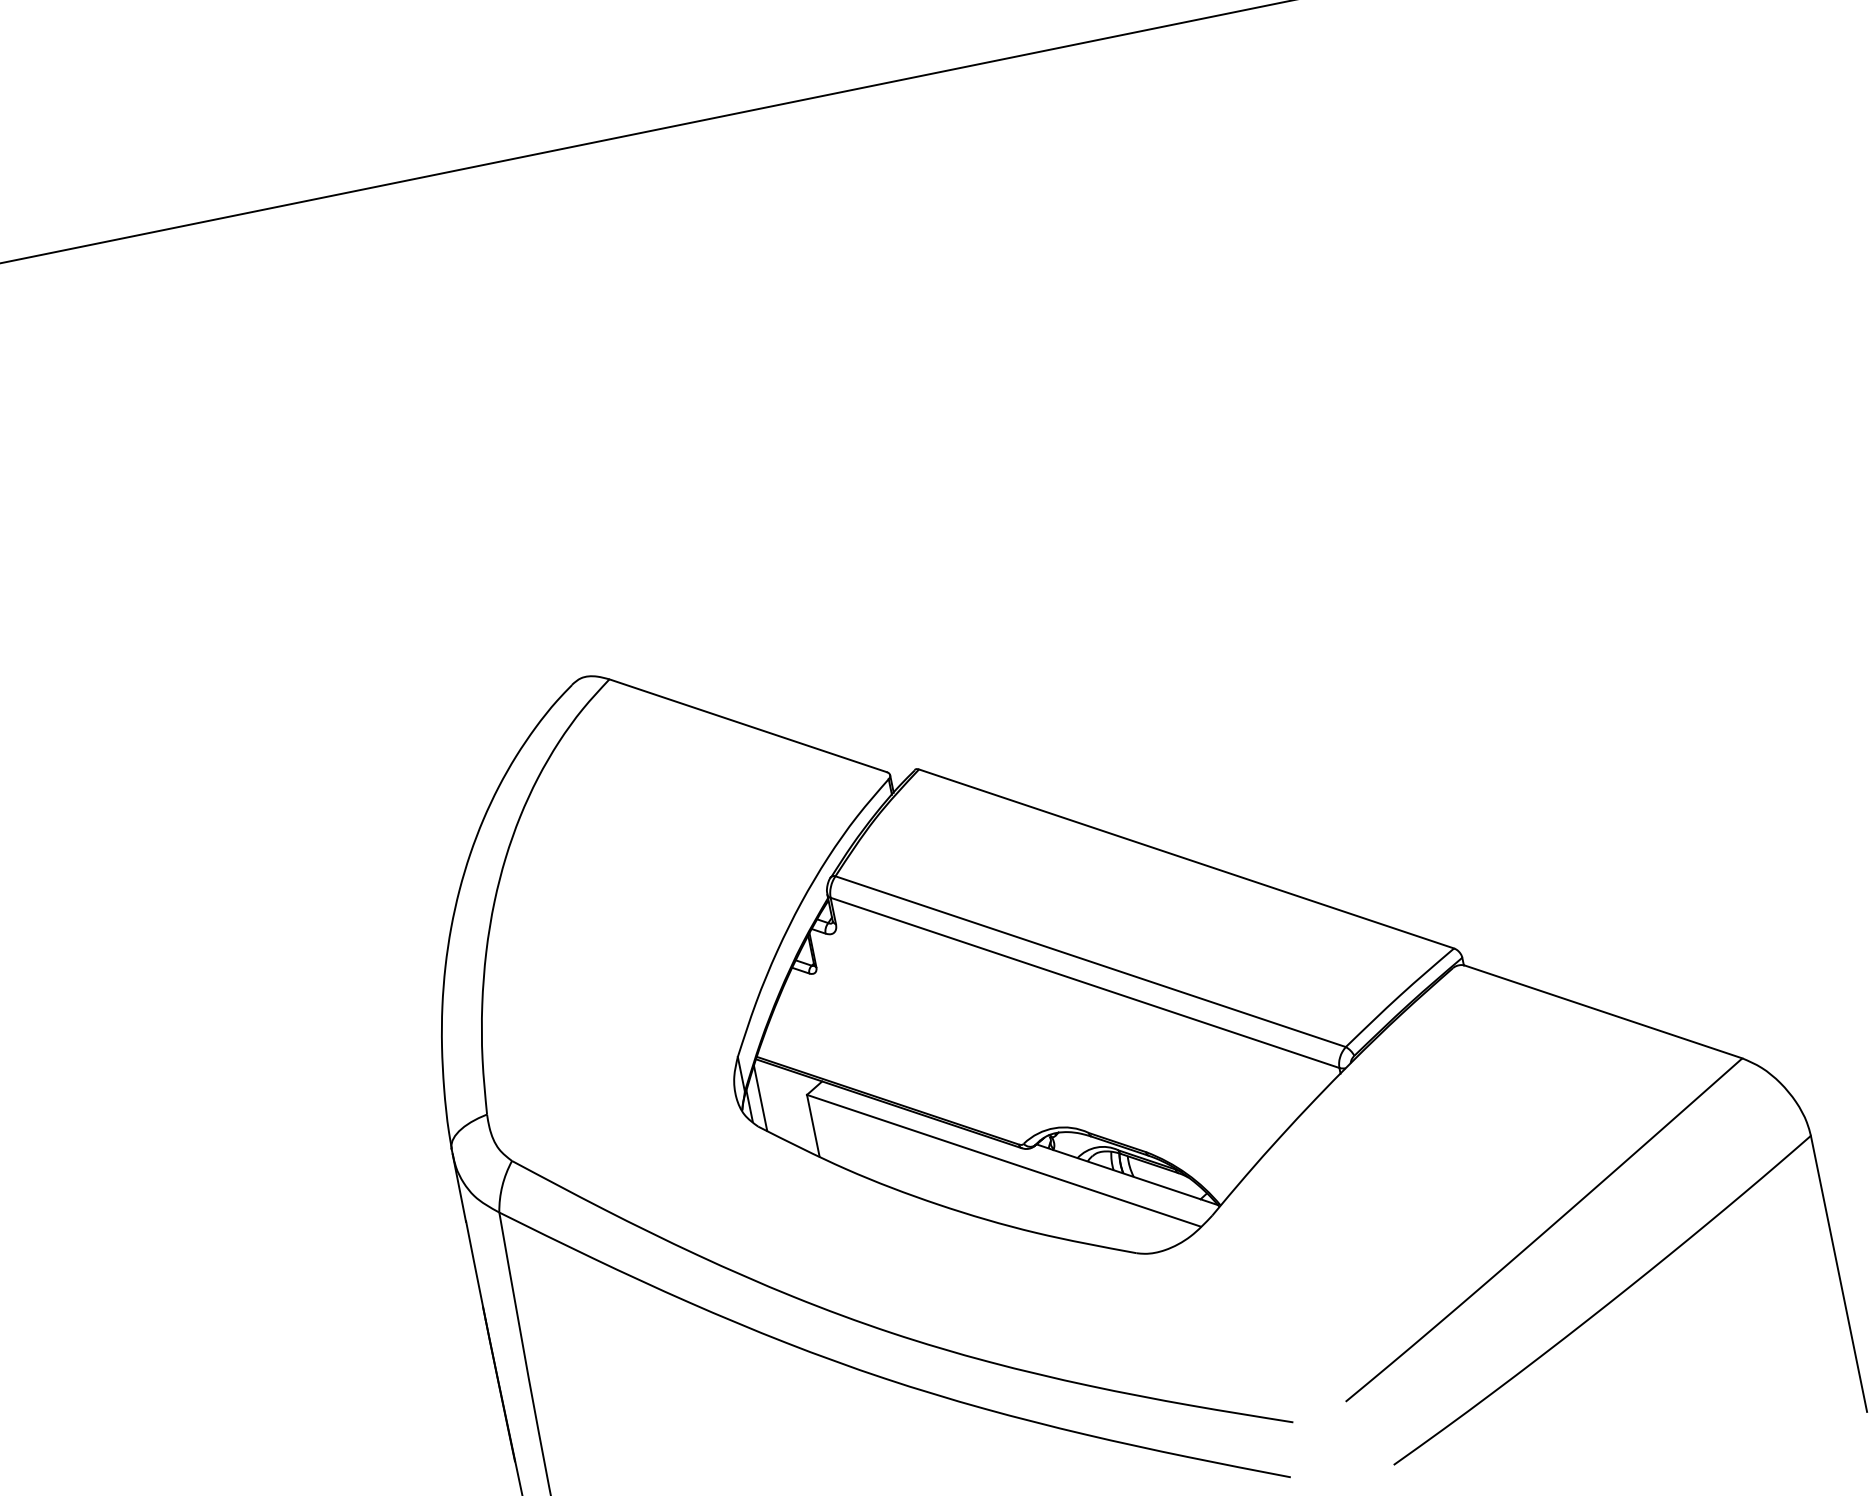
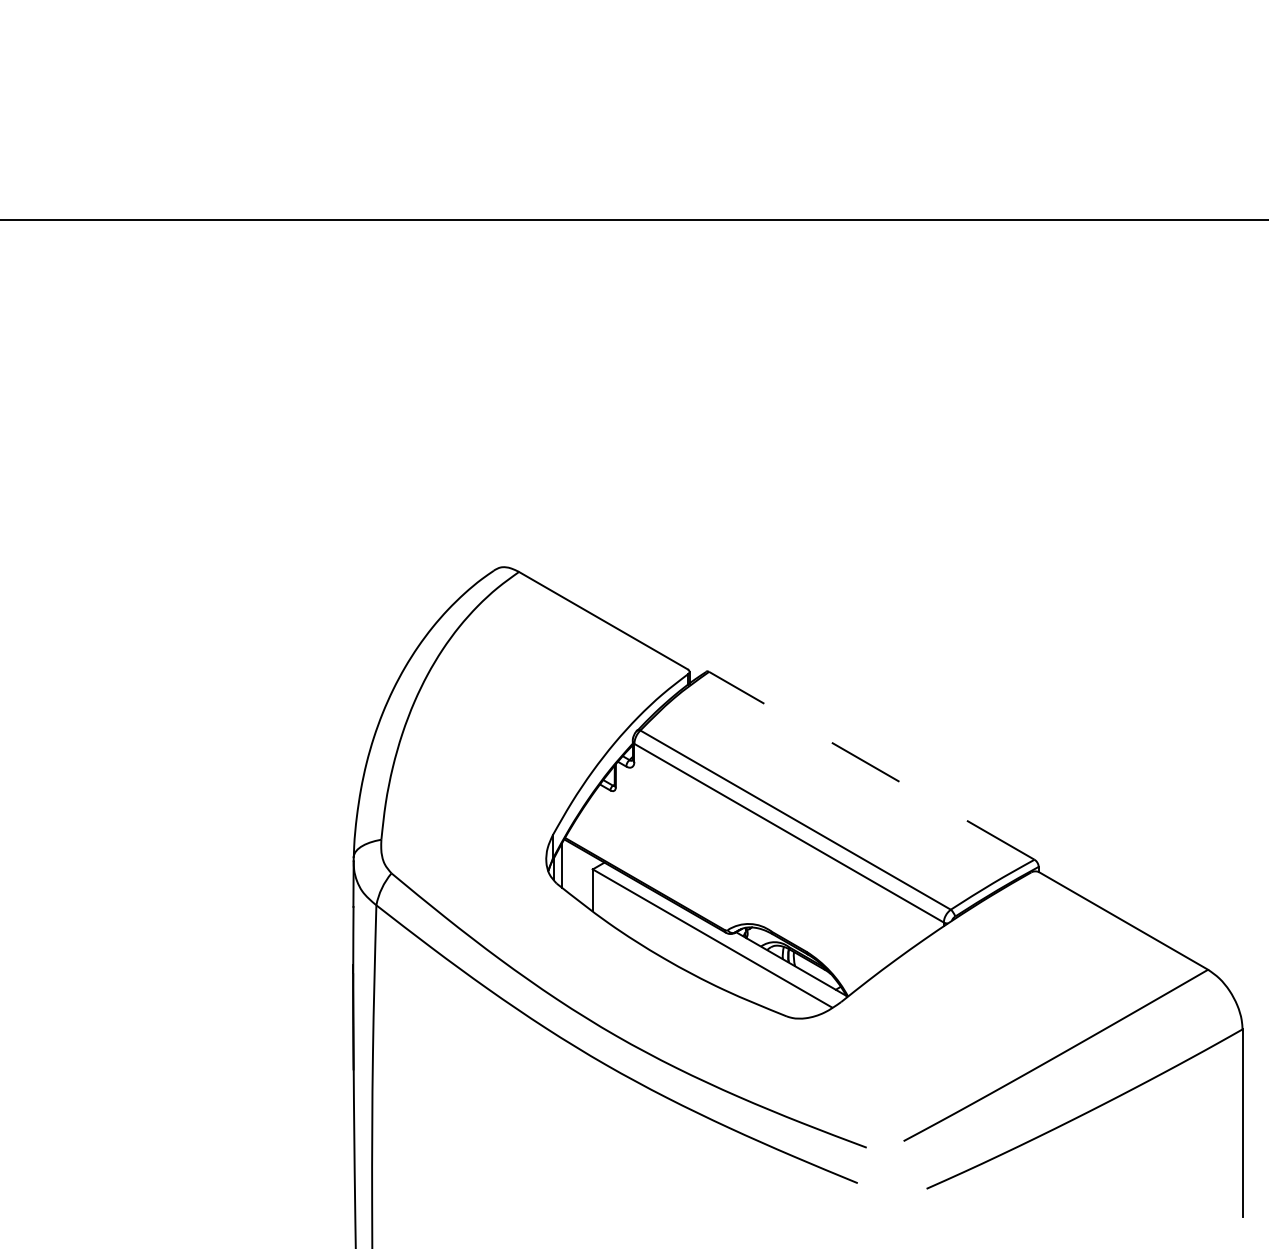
line: (1185, 858) -> (871, 765), solid -> dashed

